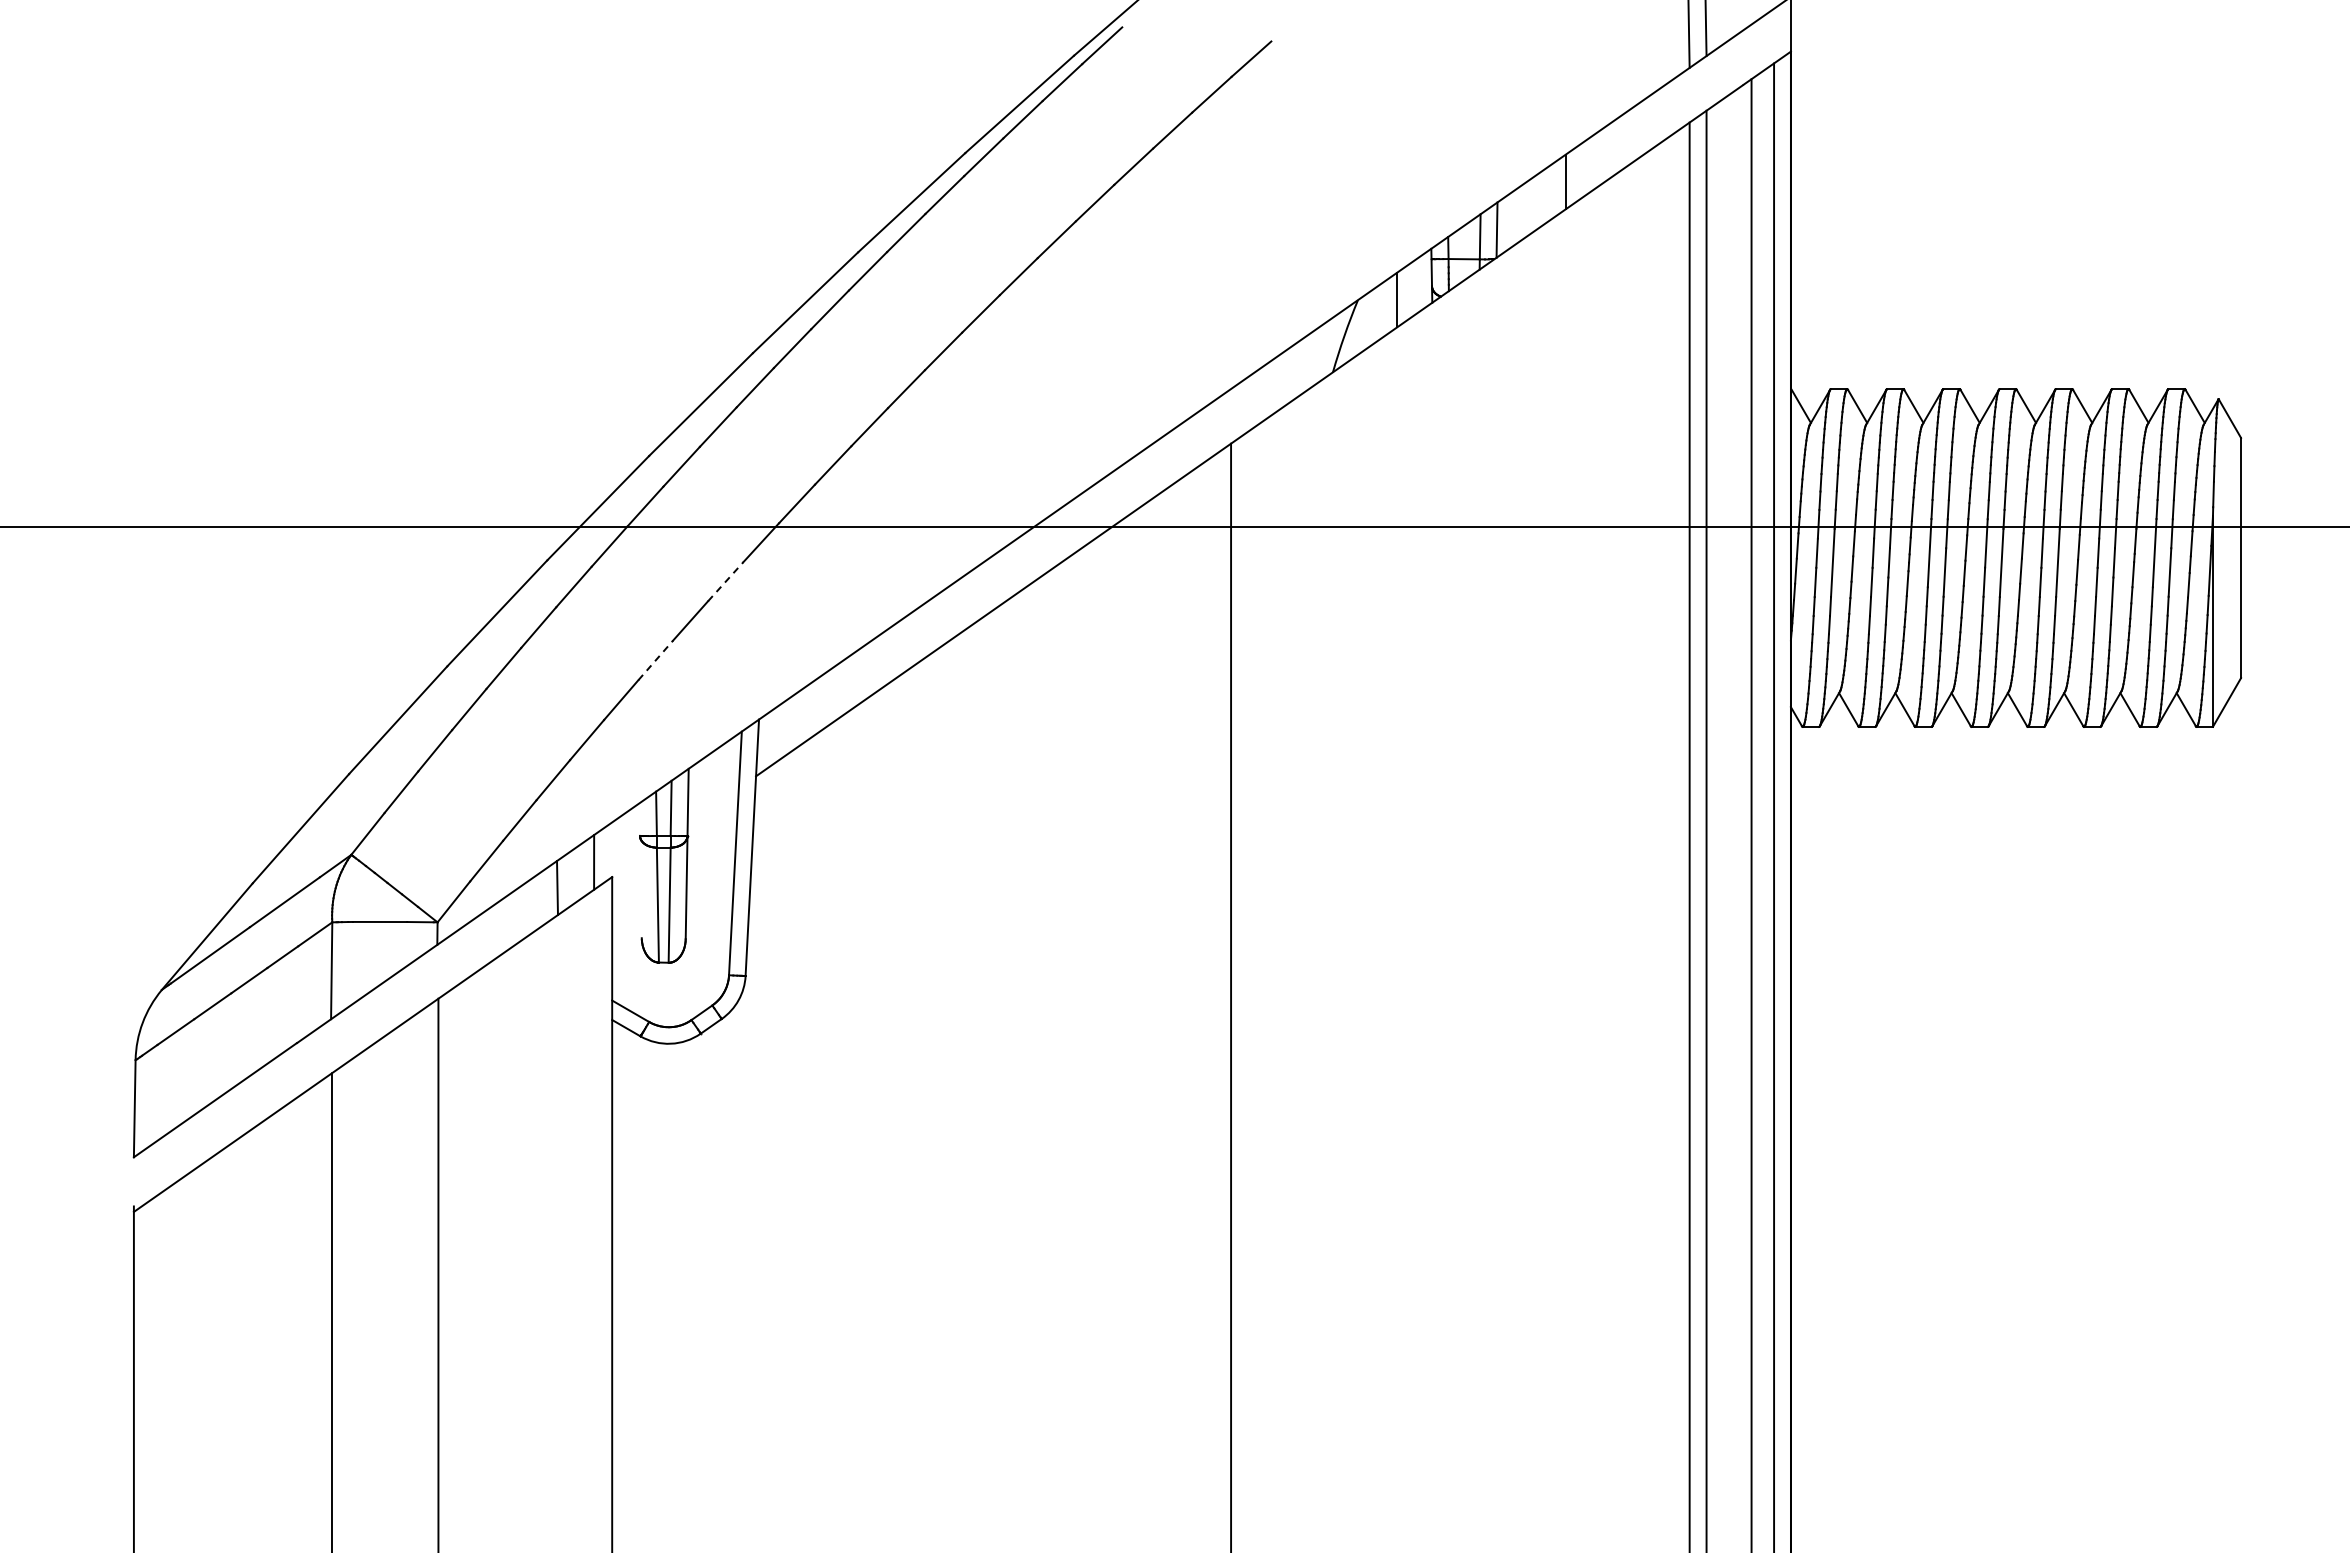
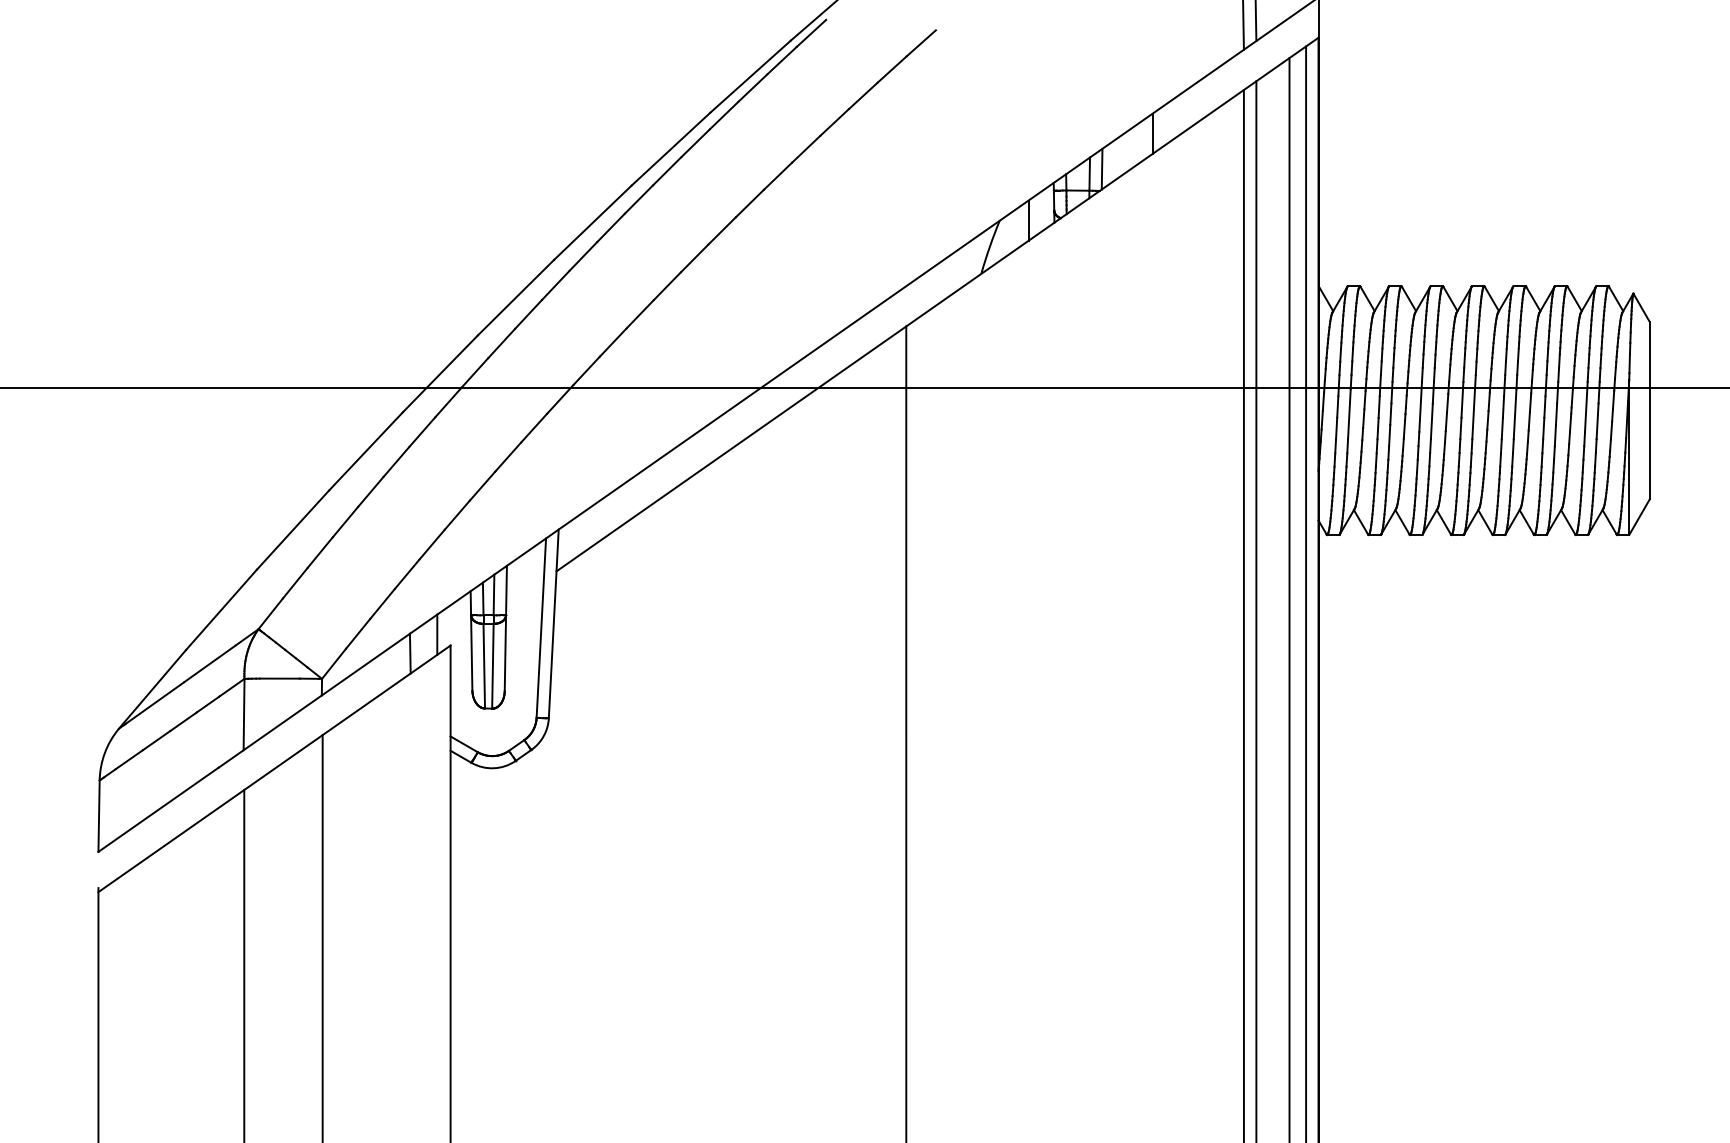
line: (726, 581) -> (534, 427), dashed -> solid
line: (656, 660) -> (483, 486), dashed -> solid
line: (640, 870) -> (471, 640), added

